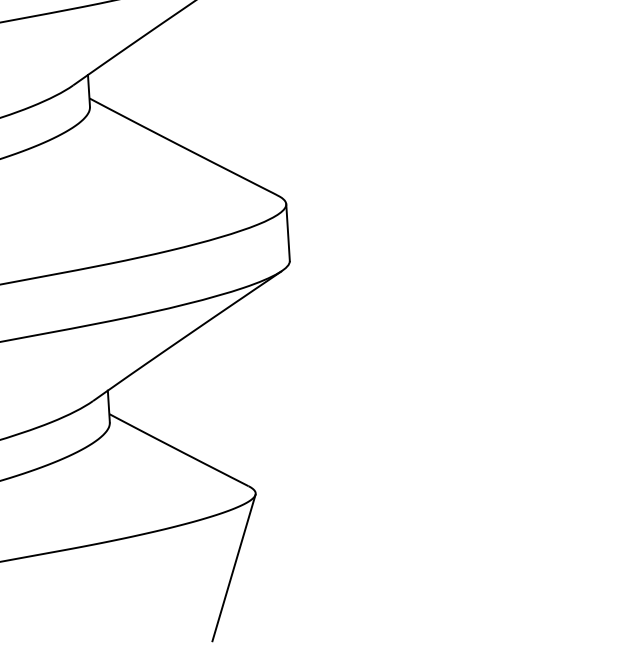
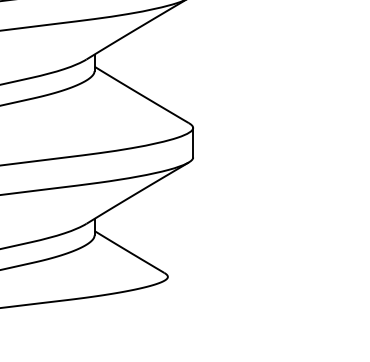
line: (232, 567) -> (153, 314), removed

